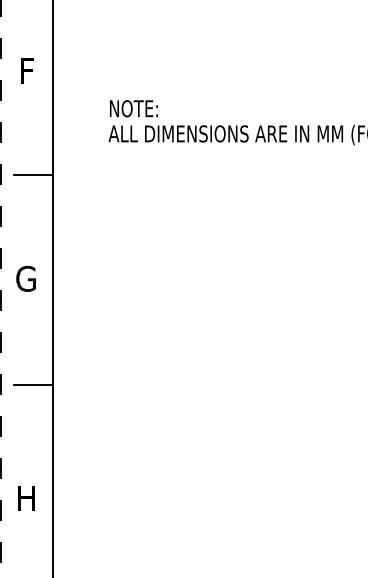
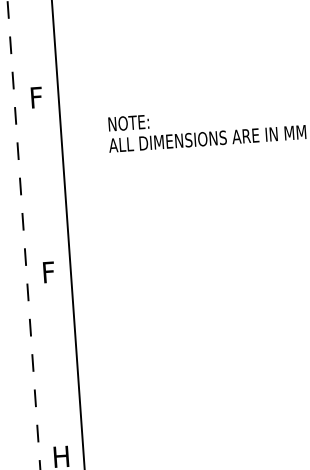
line: (33, 174) -> (48, 184), removed
text: (25, 278) -> (47, 272), G -> F
line: (33, 384) -> (60, 360), removed

